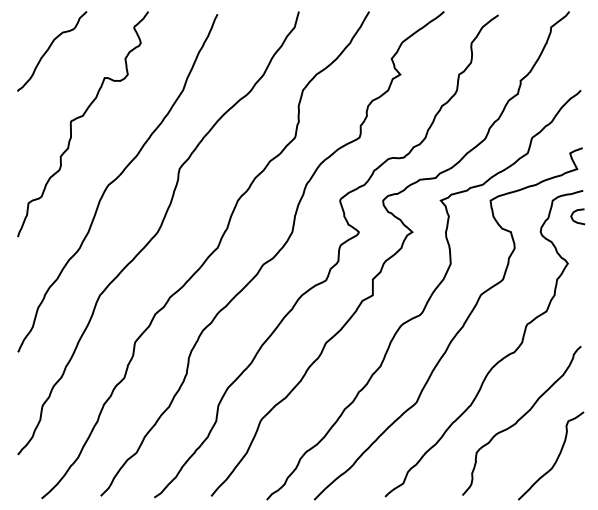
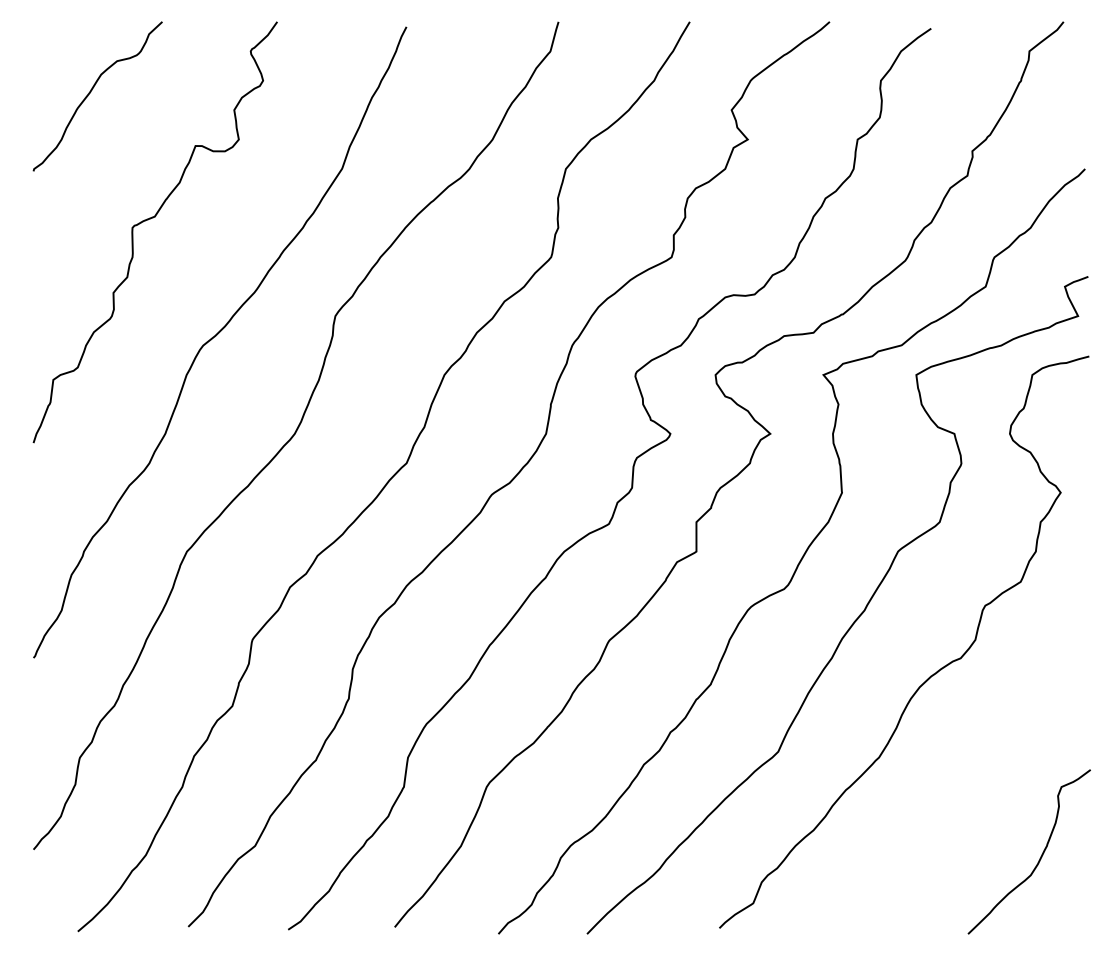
curve: (575, 212) -> (1074, 397), removed
curve: (520, 419) -> (972, 783), removed

